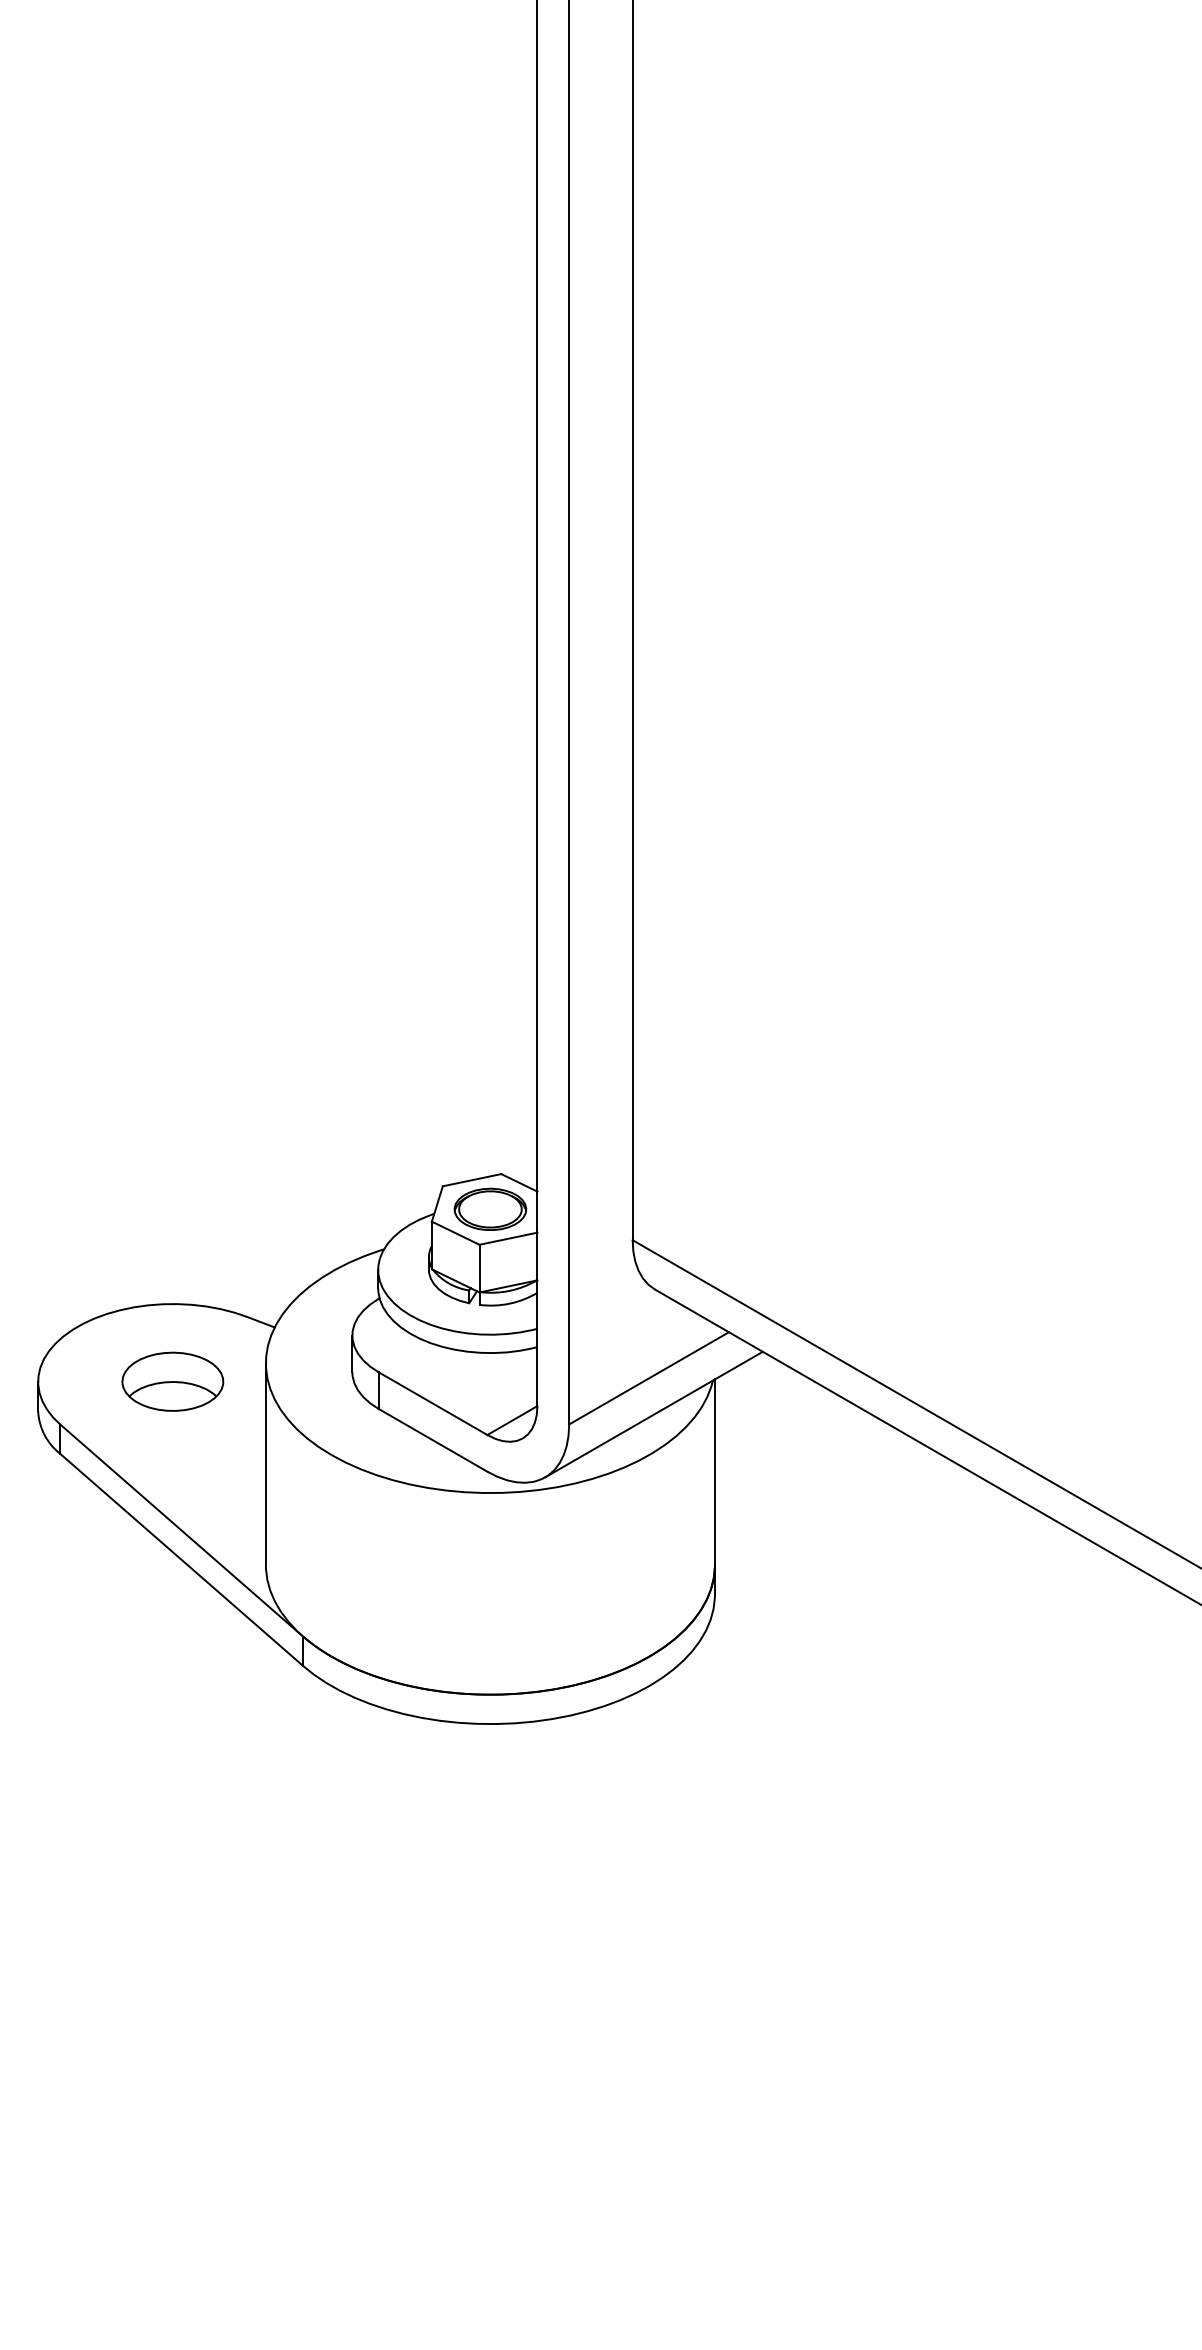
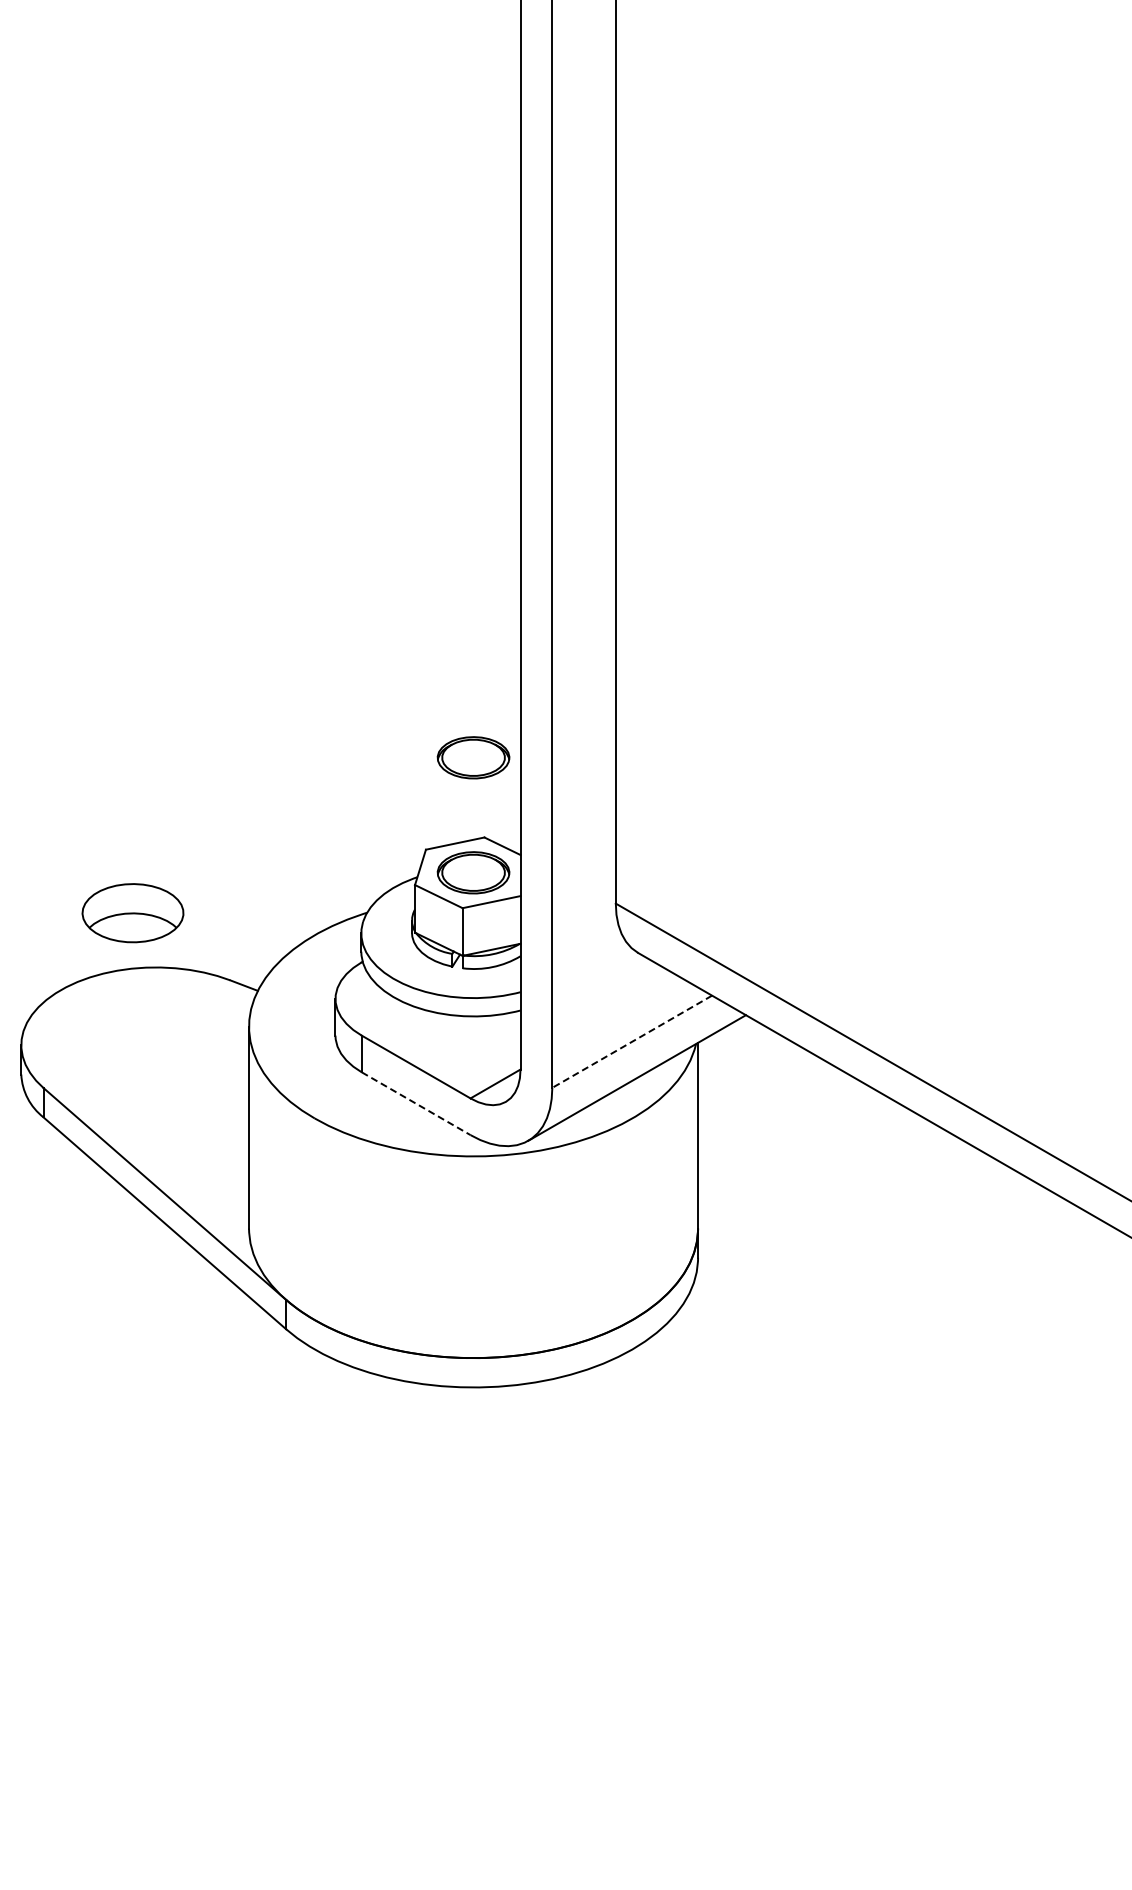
part: (490, 1093) -> (473, 756), added
line: (648, 1378) -> (631, 1041), solid -> dashed
part: (172, 1381) -> (132, 912), moved
line: (433, 1440) -> (416, 1103), solid -> dashed

